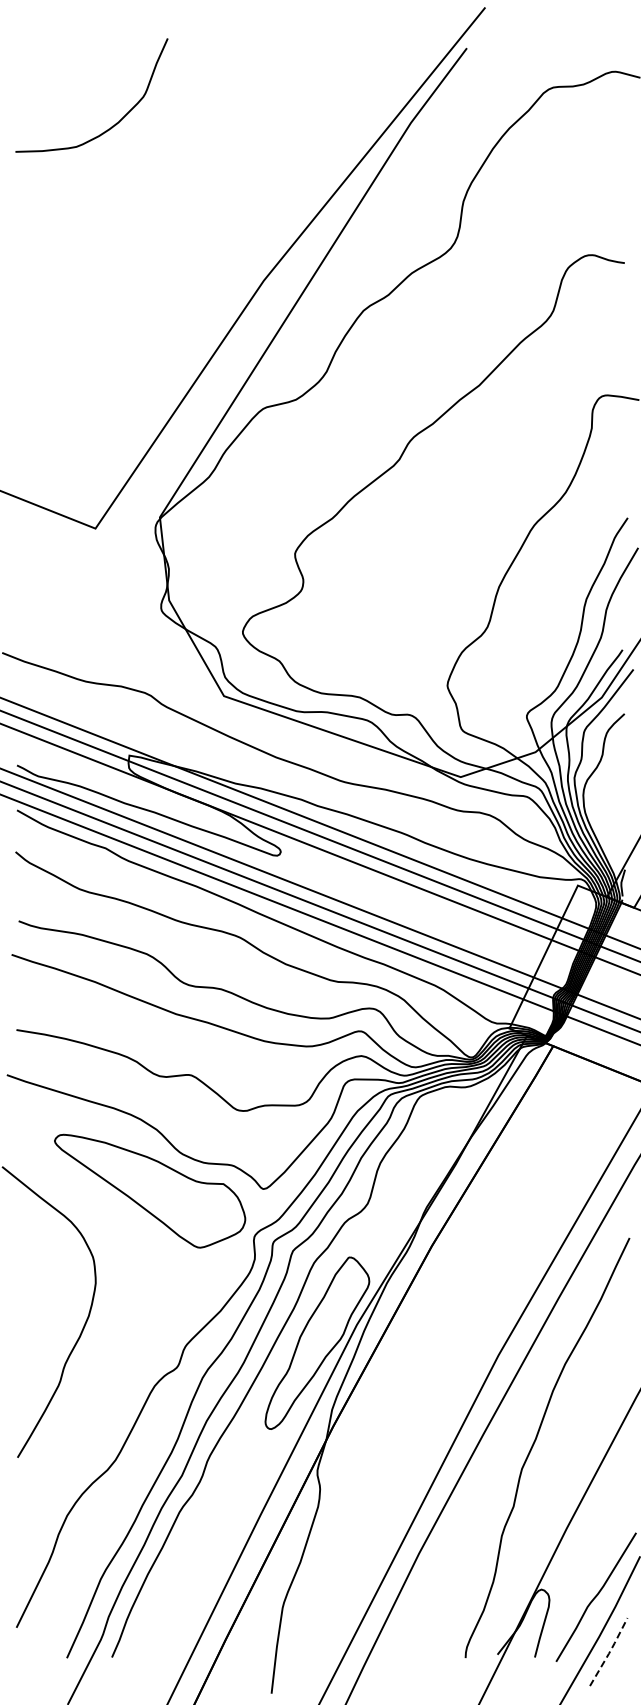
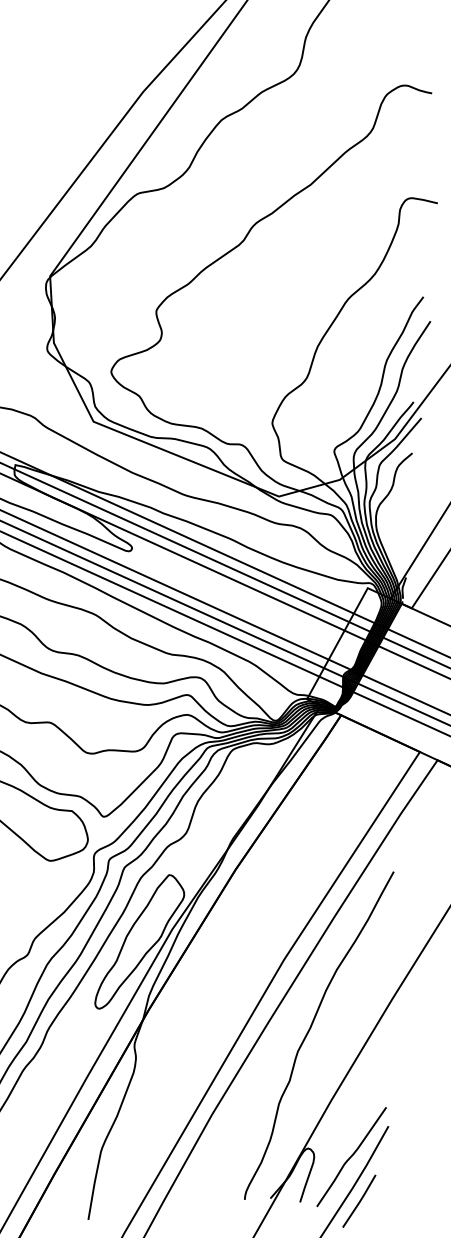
line: (609, 1651) -> (359, 1200), dashed -> solid

